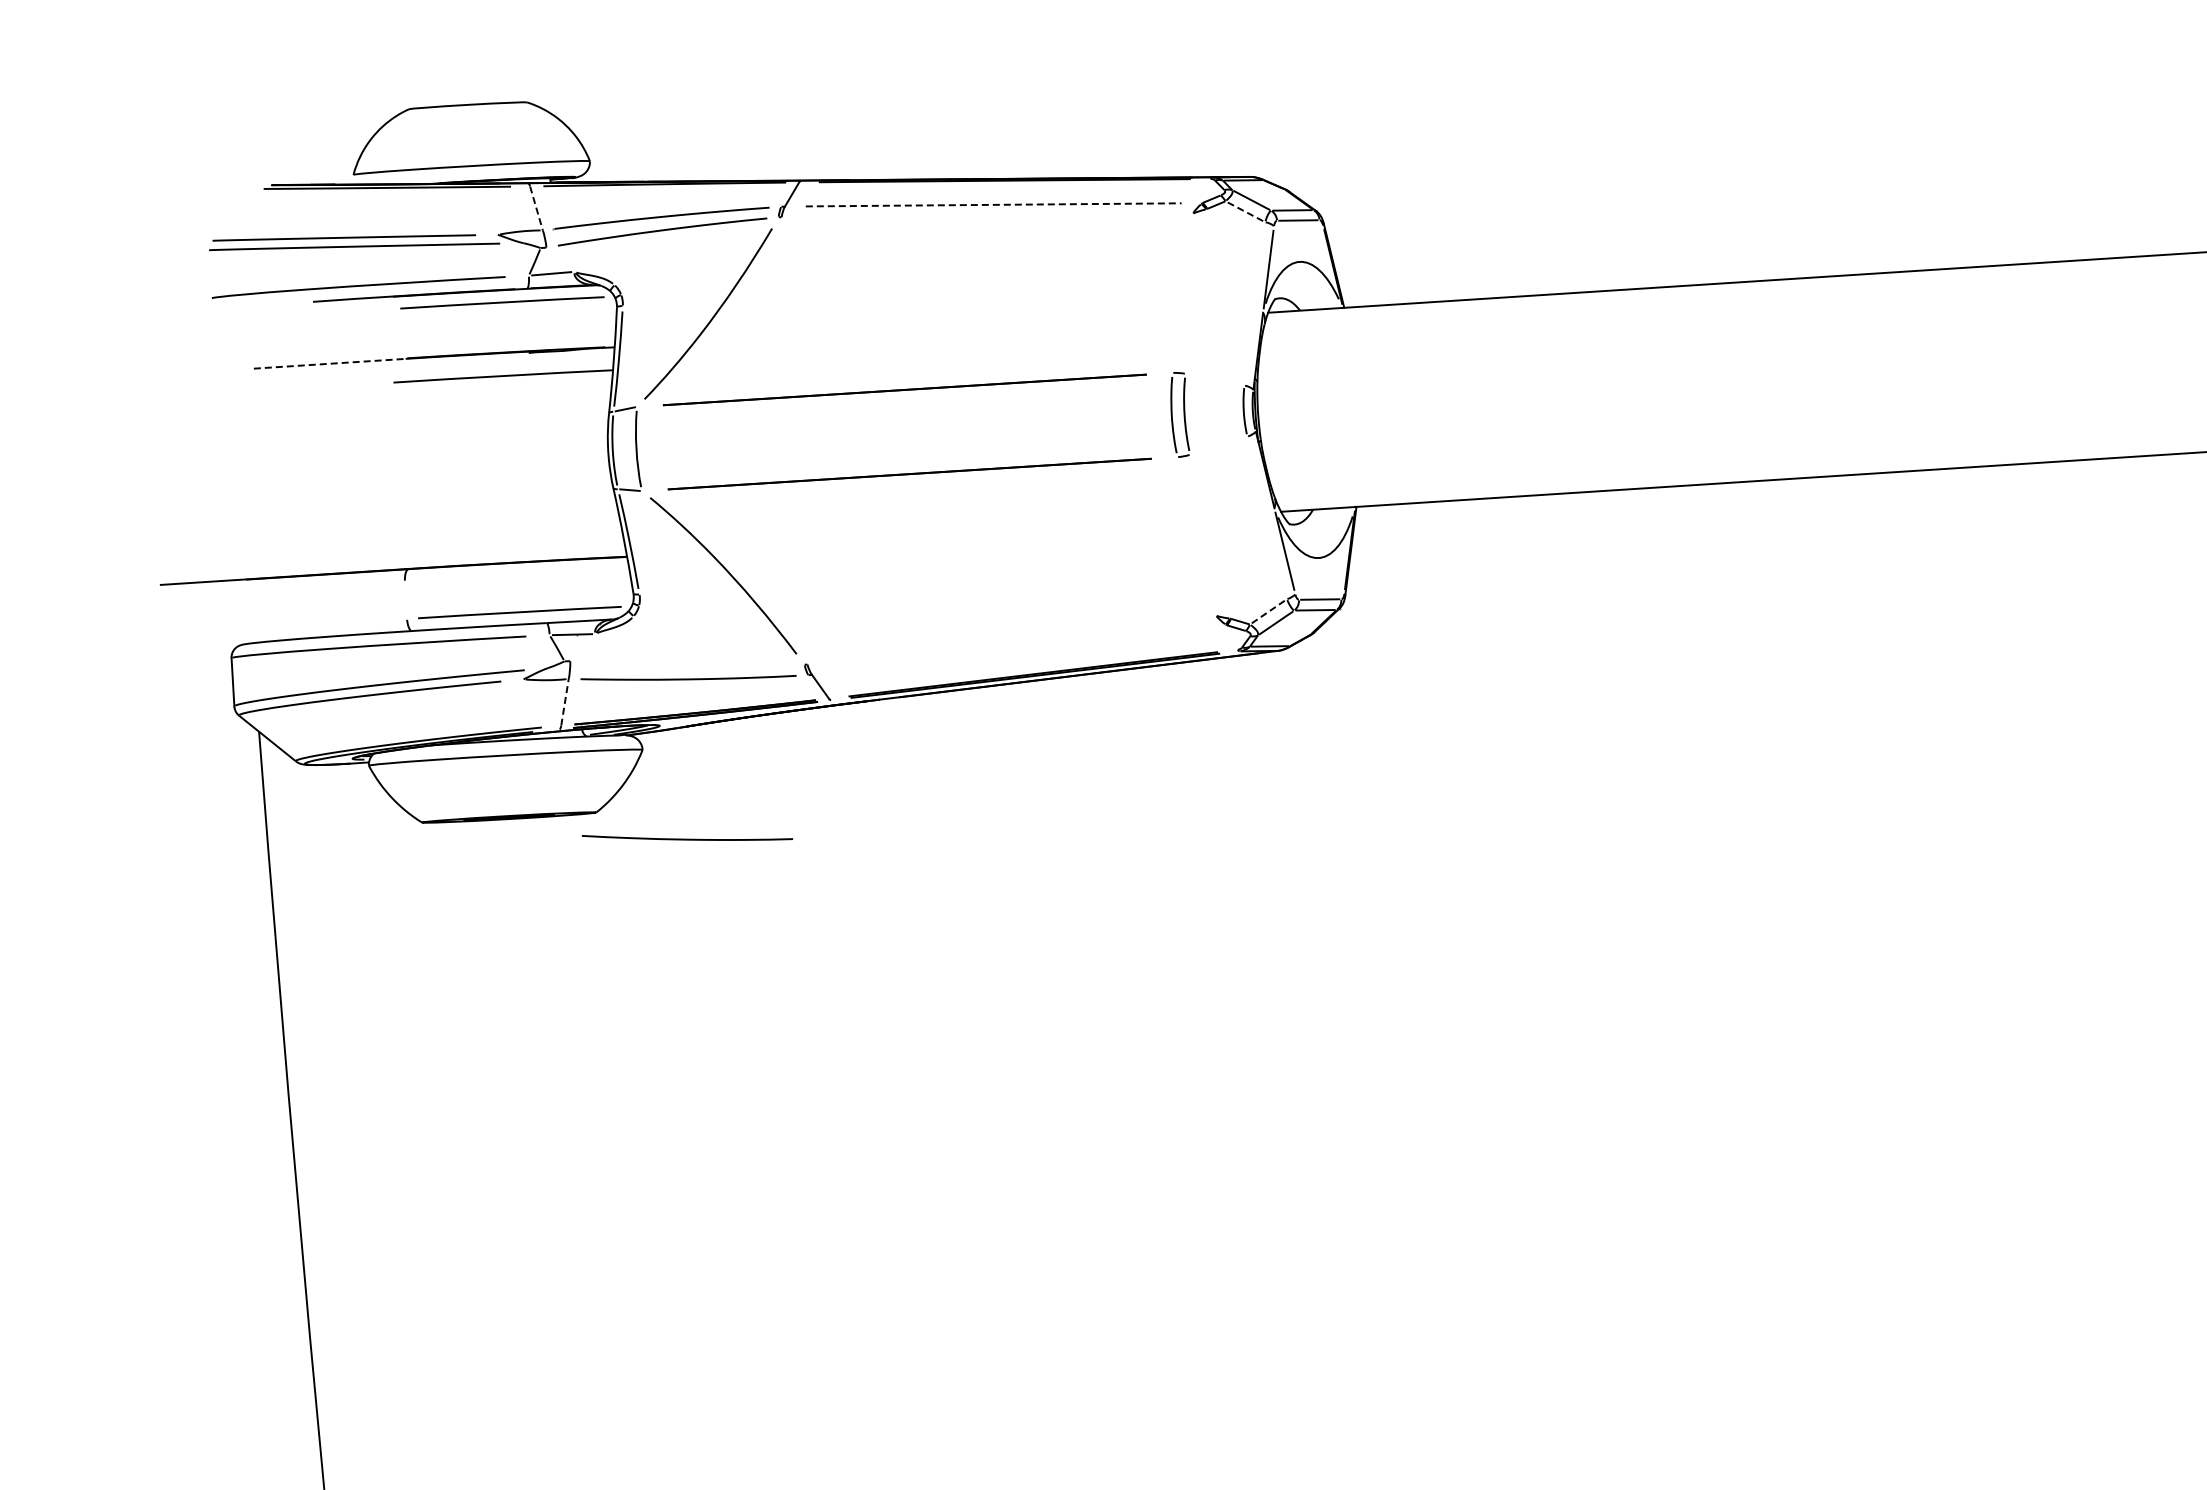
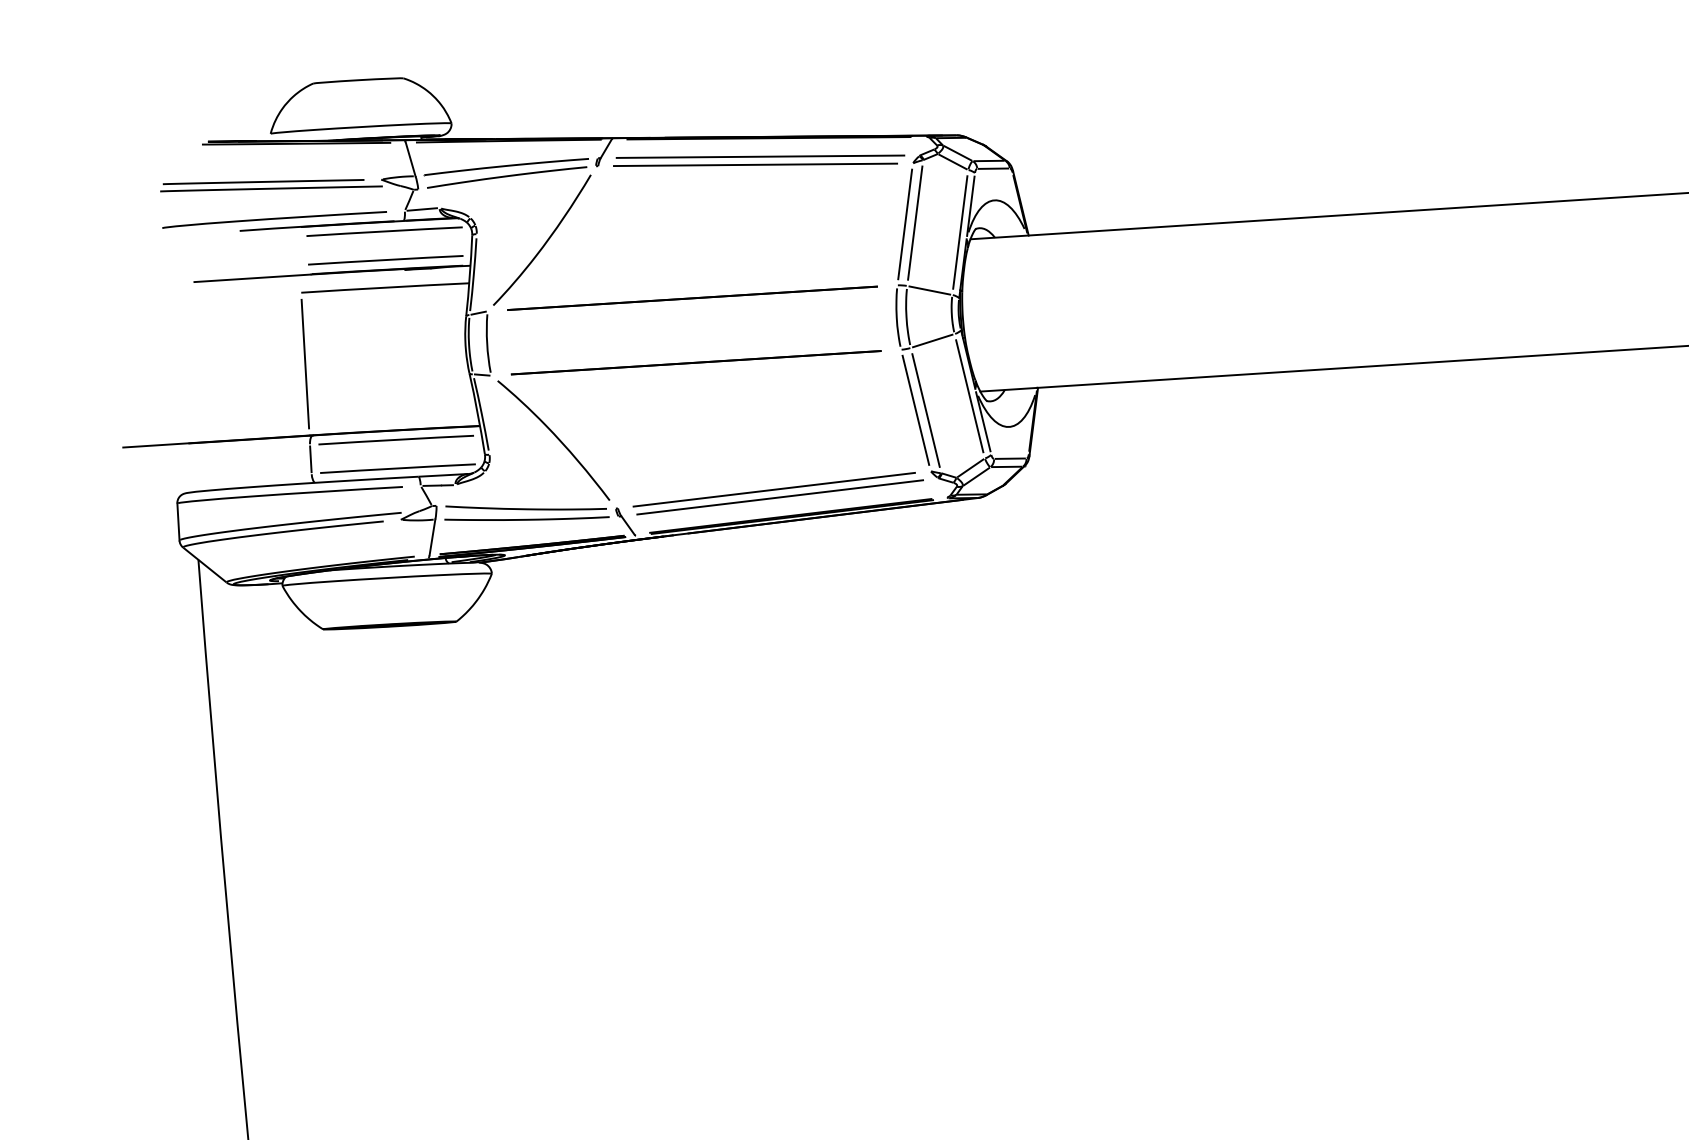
line: (993, 204) -> (760, 156), dashed -> solid
line: (536, 208) -> (410, 159), dashed -> solid
line: (1244, 211) -> (952, 161), dashed -> solid
line: (987, 215) -> (755, 164), added
line: (1195, 291) -> (914, 223), added
line: (1182, 292) -> (904, 223), added
line: (1254, 303) -> (960, 232), added
line: (503, 339) -> (385, 259), added
line: (330, 363) -> (253, 278), dashed -> solid
line: (1214, 379) -> (929, 290), added
line: (1218, 445) -> (932, 340), added
line: (398, 475) -> (305, 363), added
line: (1266, 517) -> (969, 395), added
line: (1196, 536) -> (915, 410), added
line: (1209, 536) -> (925, 410), added
line: (517, 574) -> (396, 439), added
line: (405, 600) -> (310, 459), added
line: (1268, 611) -> (970, 467), dashed -> solid
line: (1011, 640) -> (774, 490), added
line: (1019, 649) -> (780, 496), added
line: (565, 702) -> (432, 537), dashed -> solid
curve: (687, 838) -> (526, 508), moved

